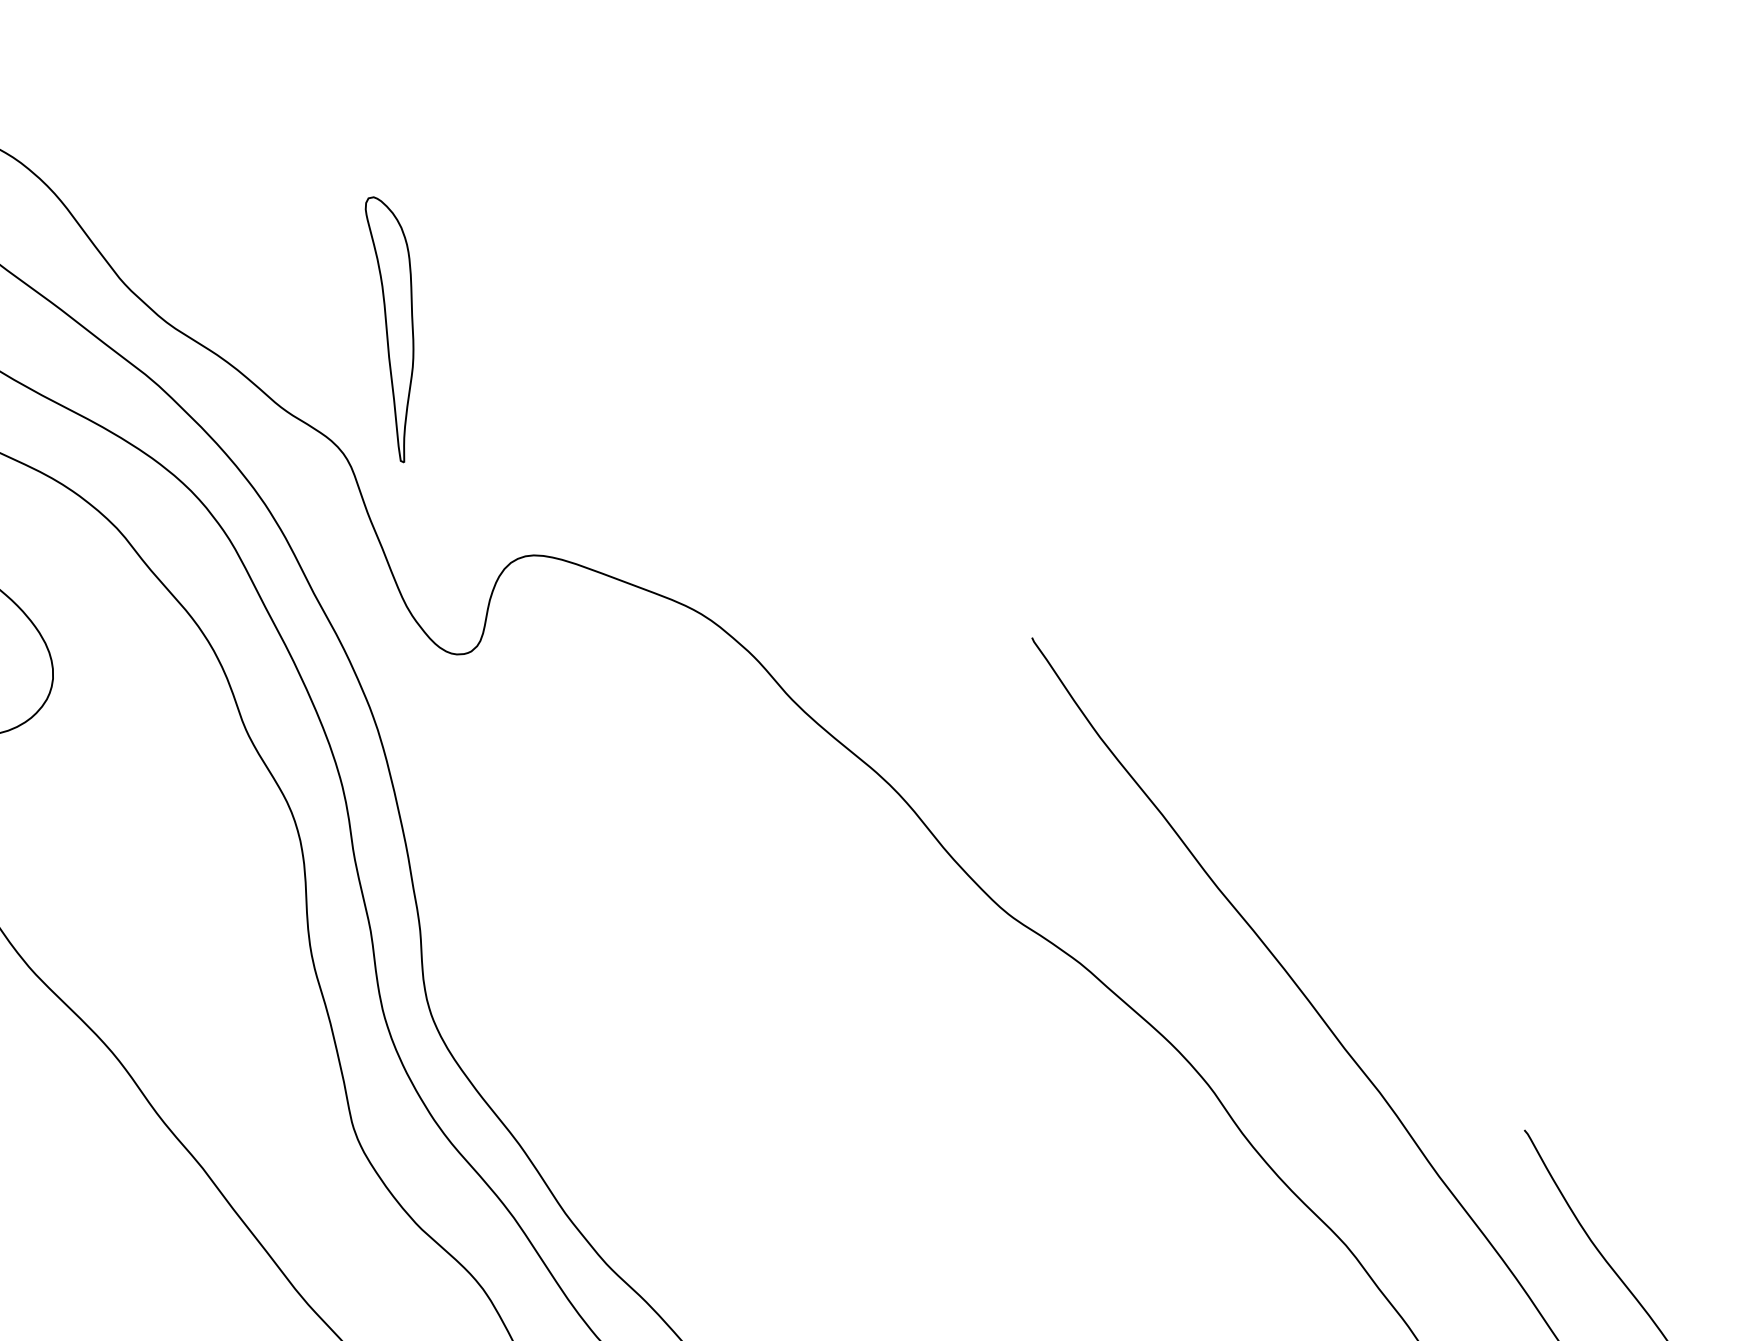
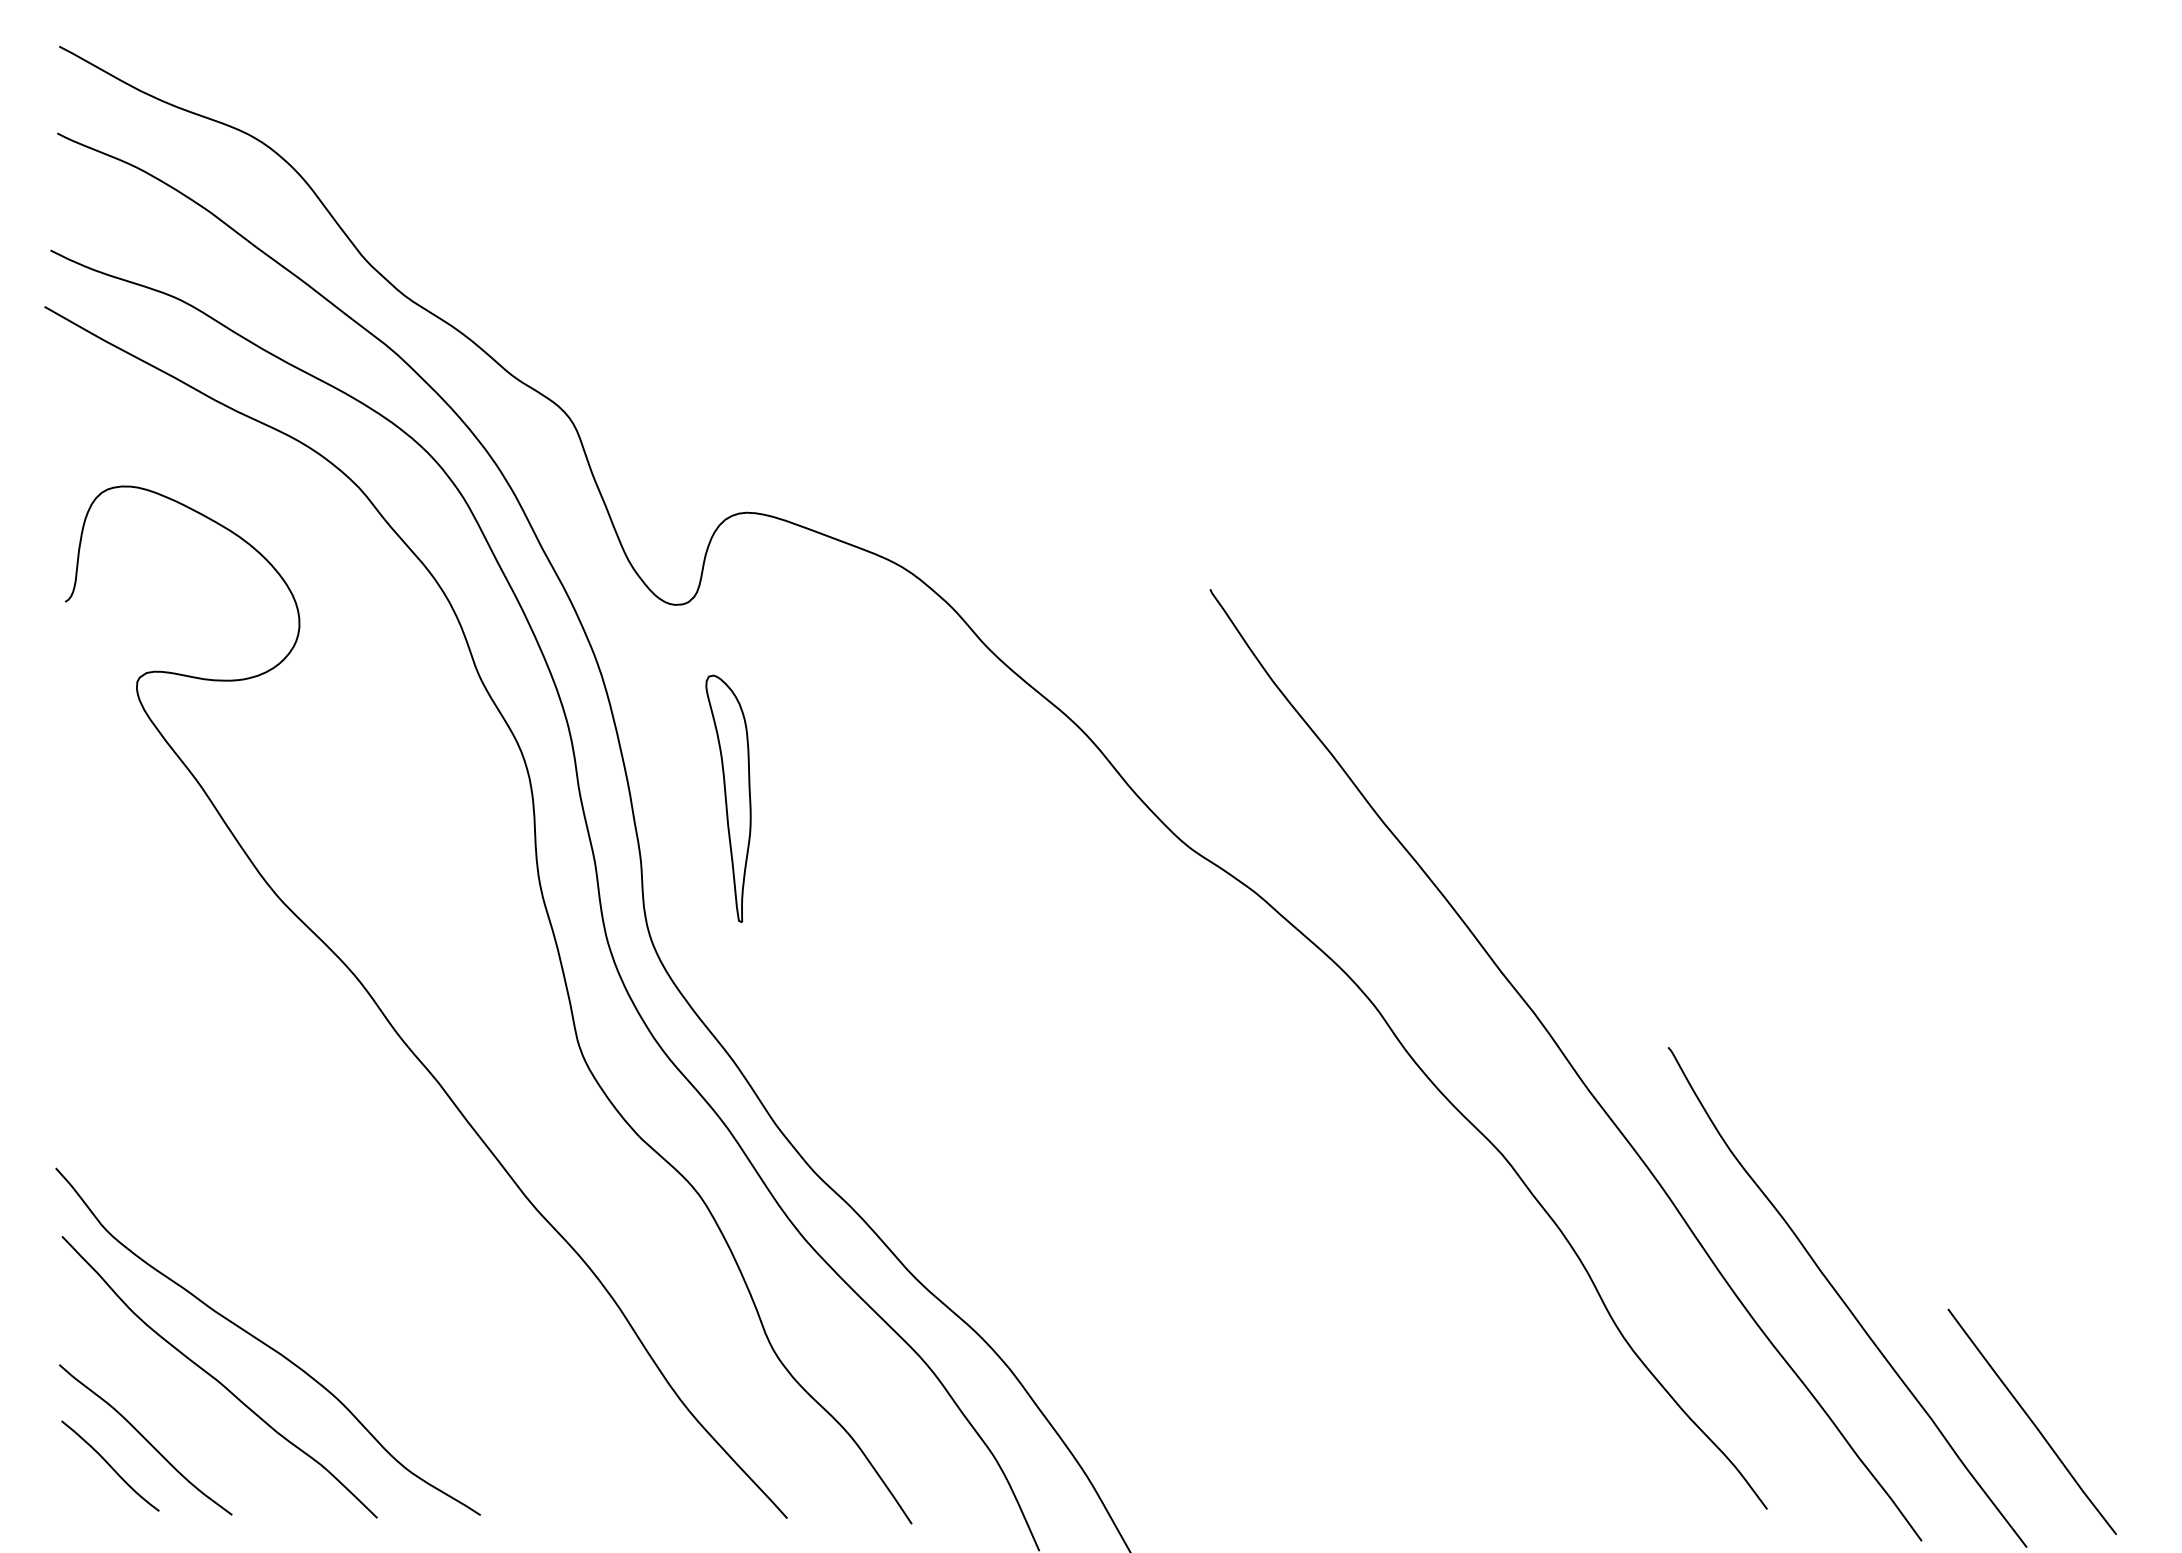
part: (389, 329) -> (728, 798), moved

